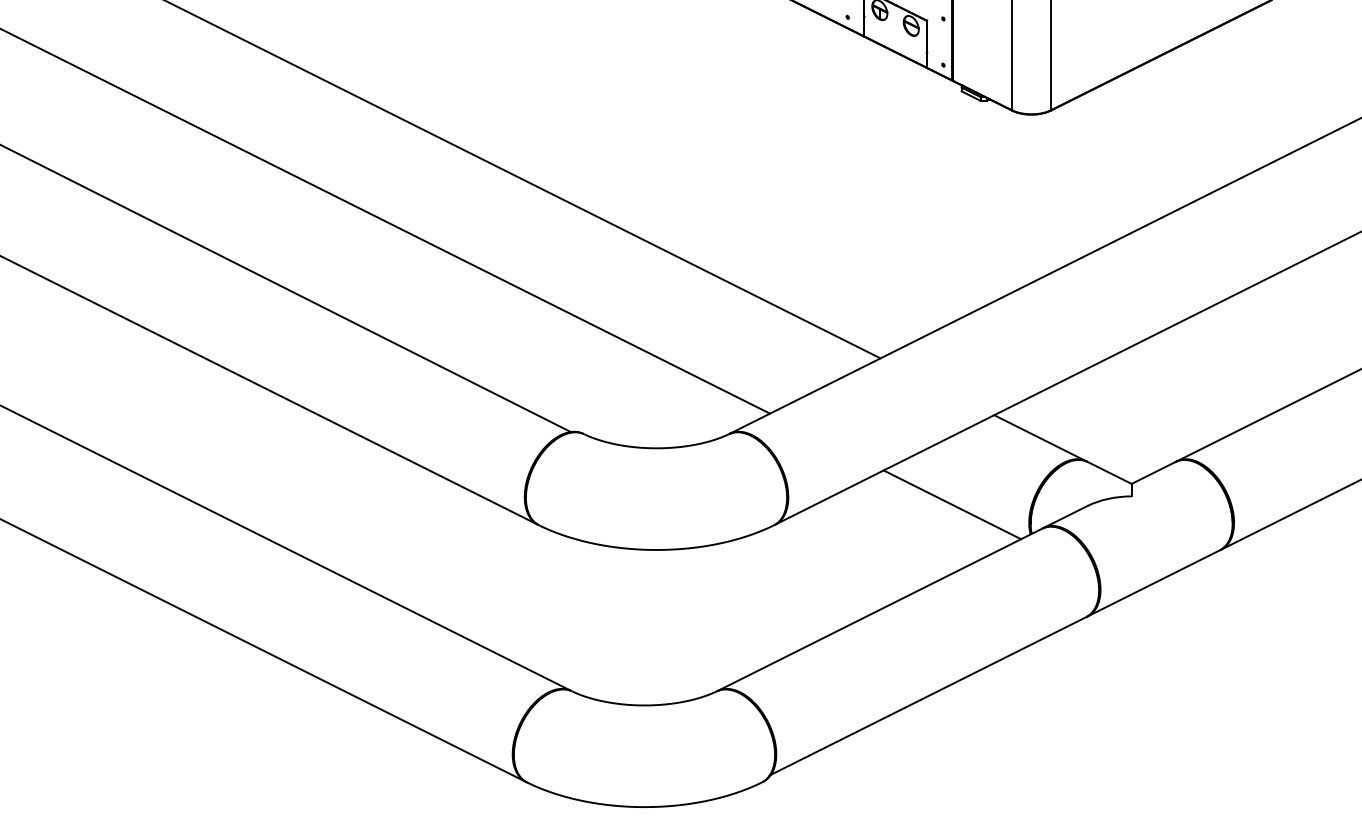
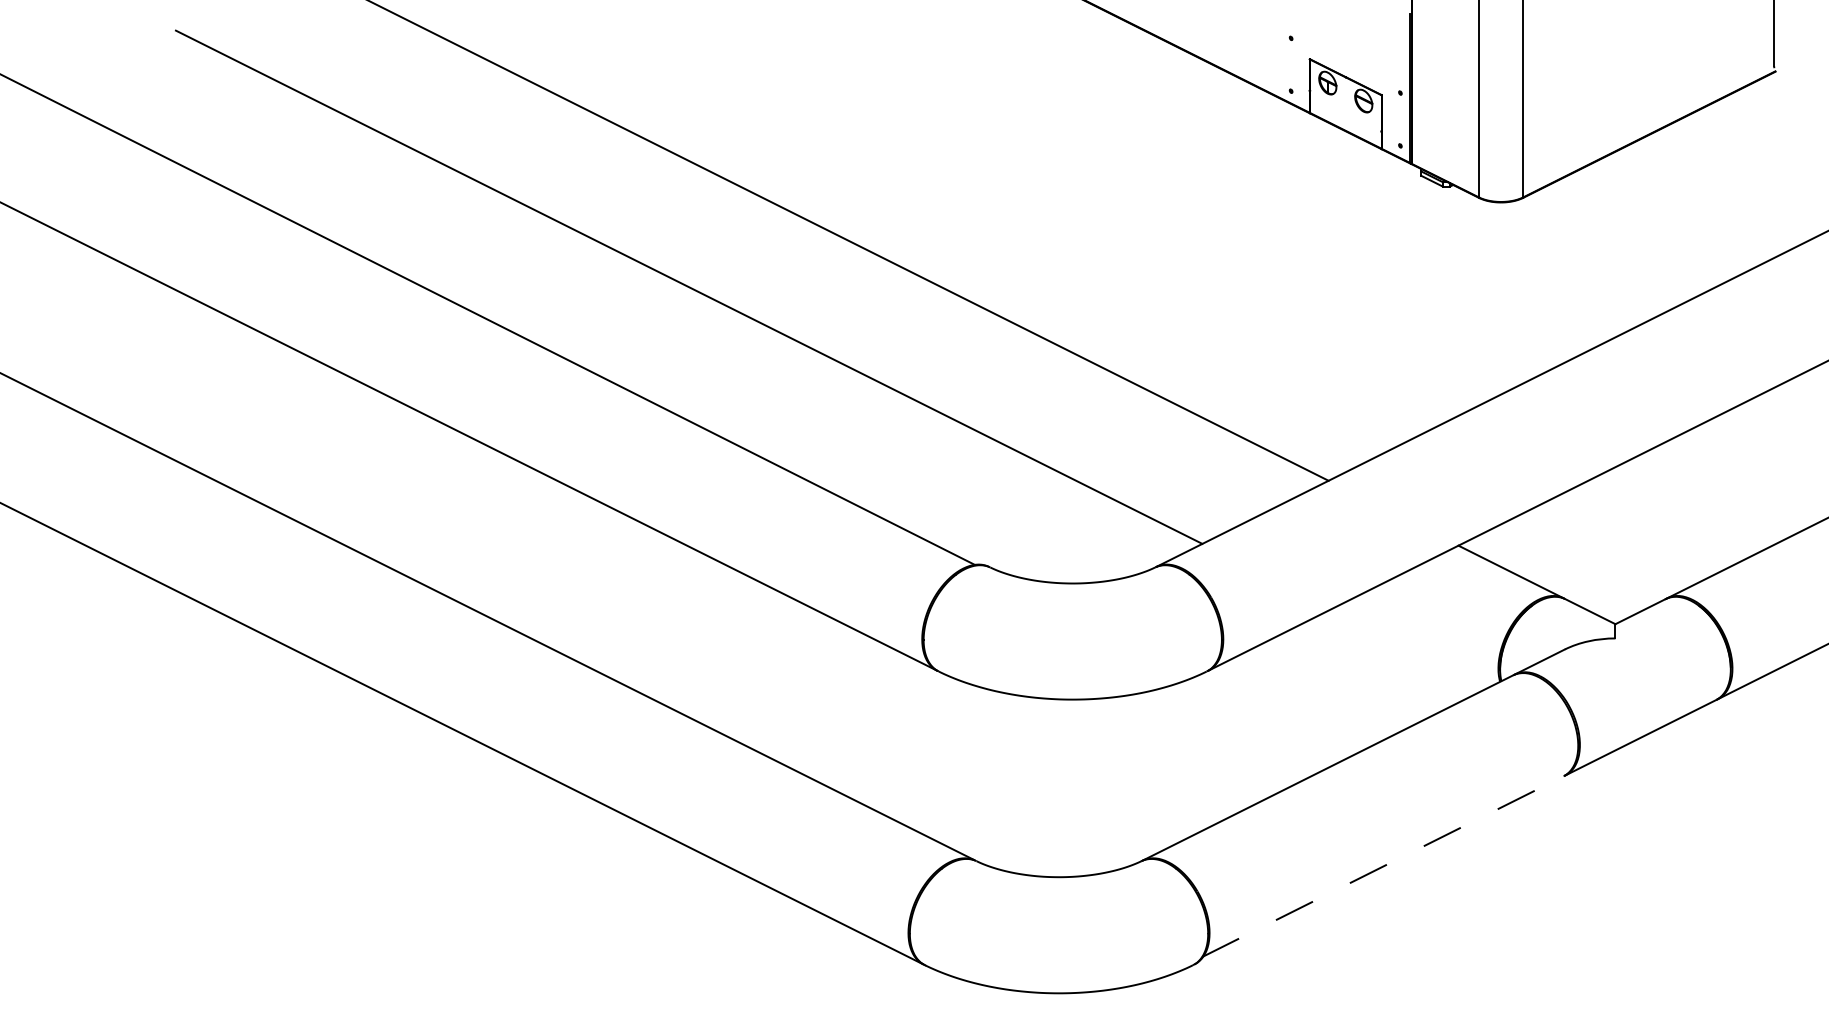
line: (952, 504) -> (1410, 647), removed
line: (928, 696) -> (1383, 866), solid -> dashed

